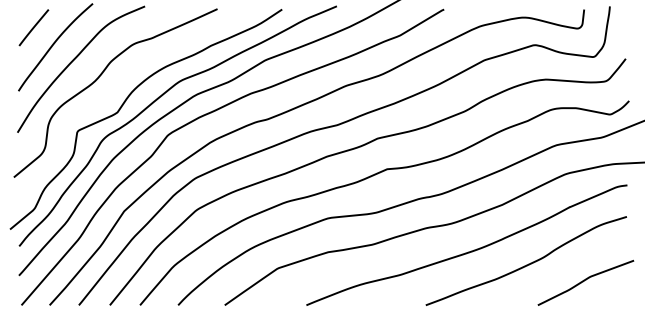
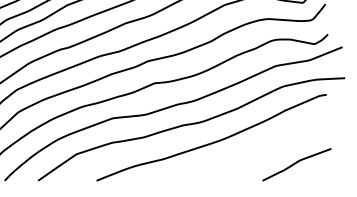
curve: (526, 264) -> (254, 151), removed

